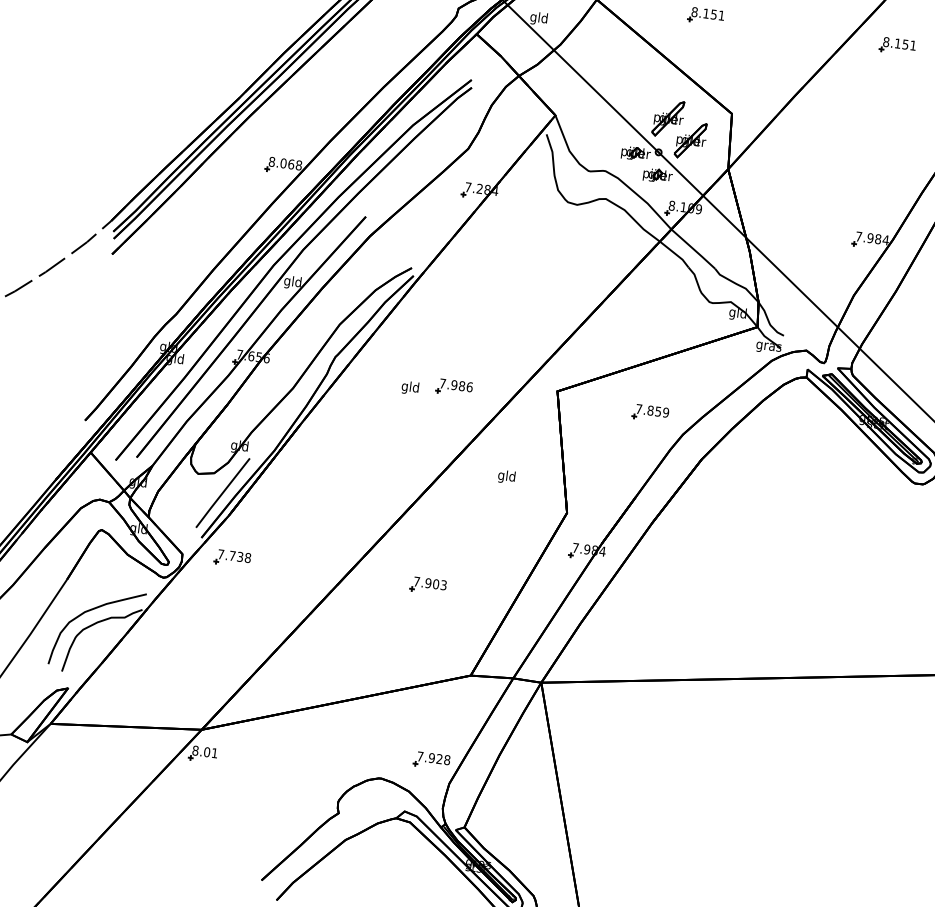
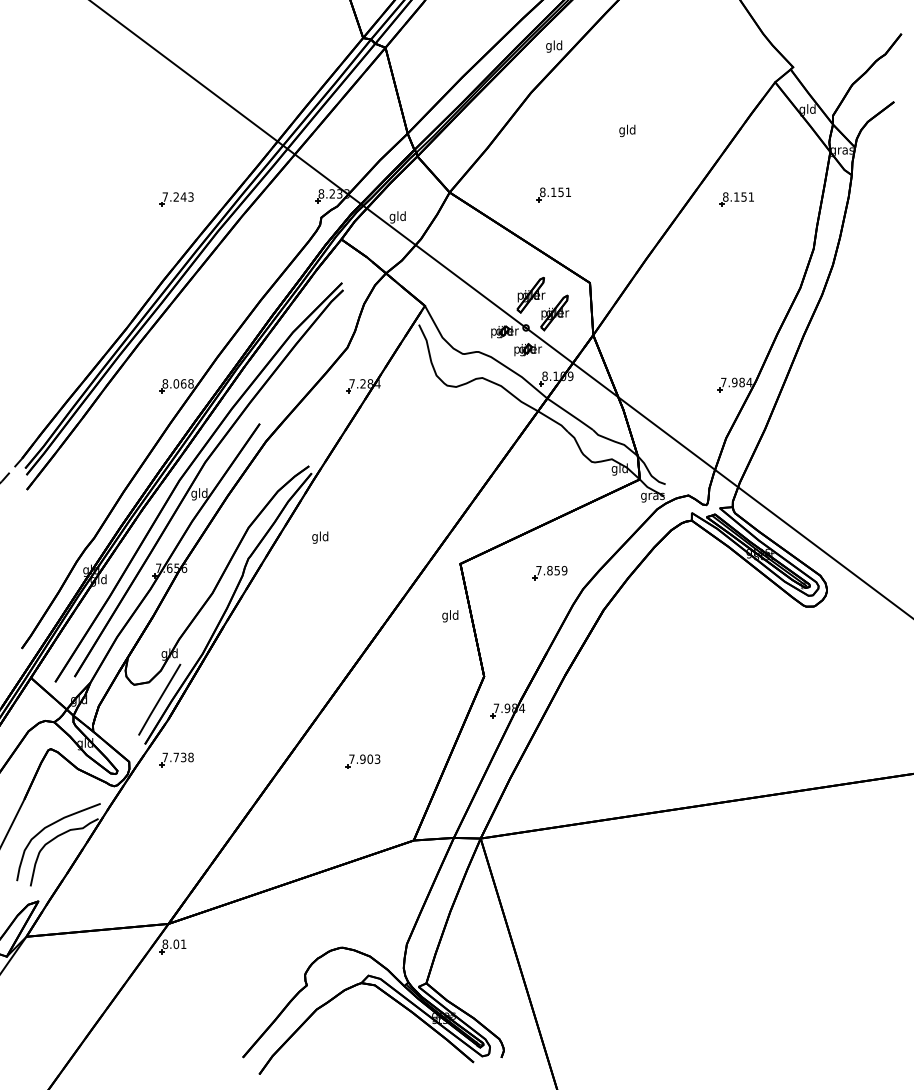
text: (410, 387) -> (320, 537), moved
part: (454, 387) -> (363, 572), removed
text: (506, 477) -> (450, 616), moved
part: (431, 760) -> (387, 924), removed

